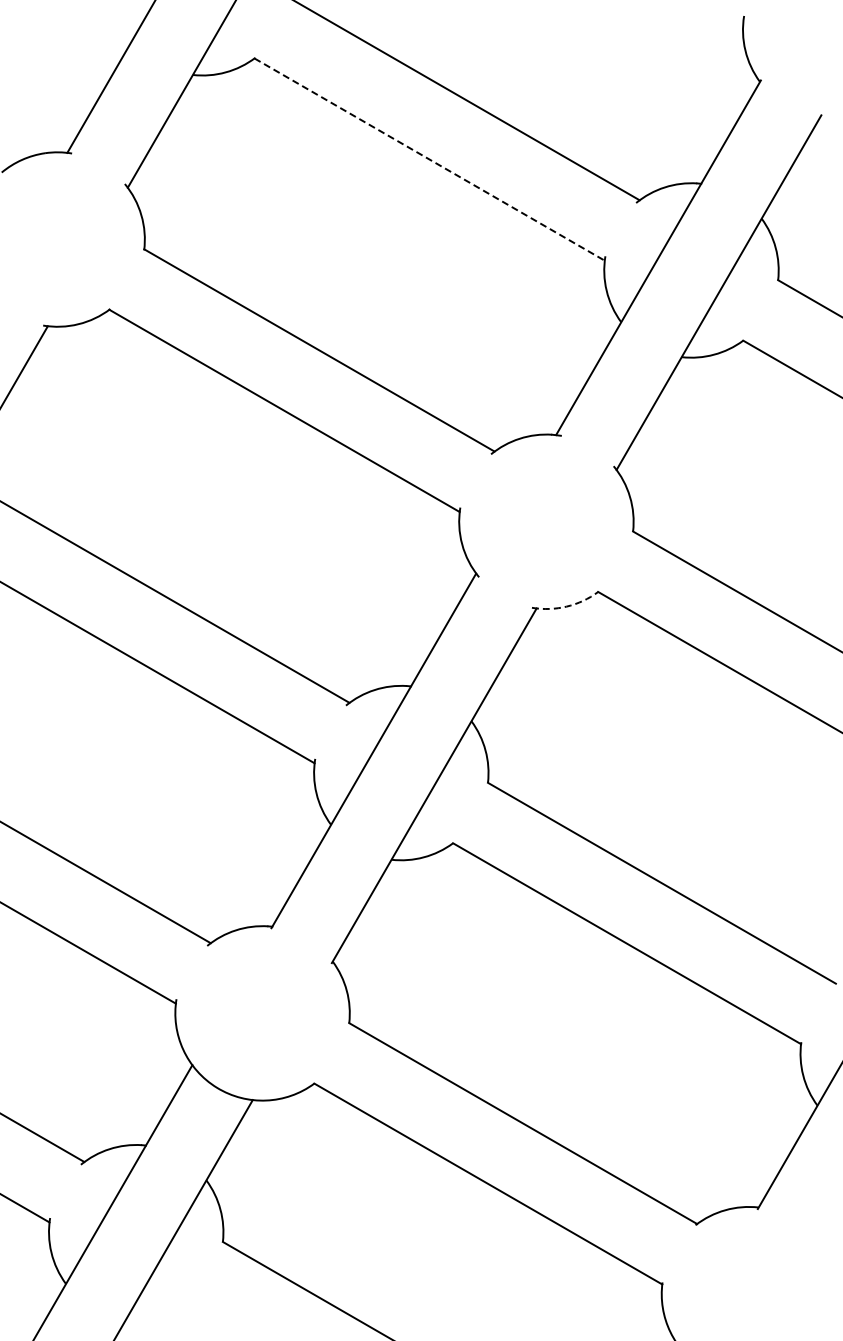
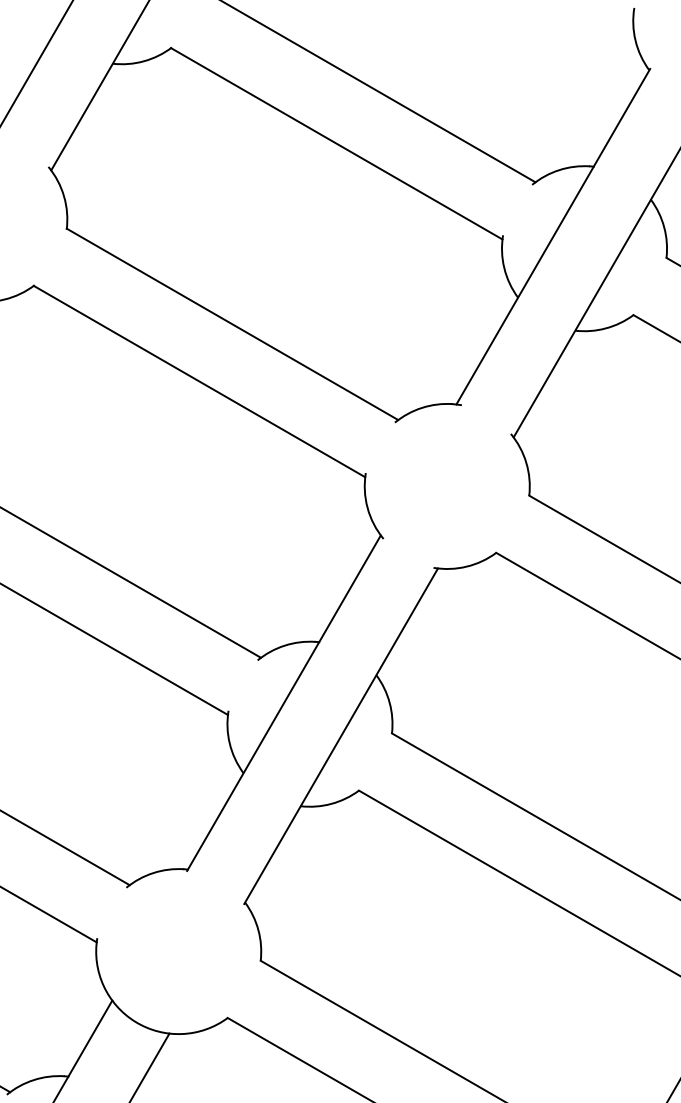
line: (430, 159) -> (337, 143), dashed -> solid
arc: (566, 606) -> (466, 566), dashed -> solid

